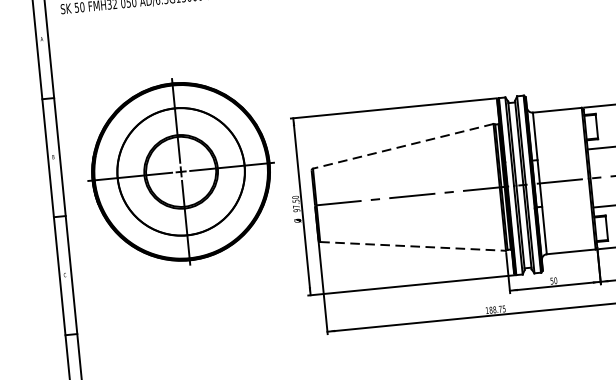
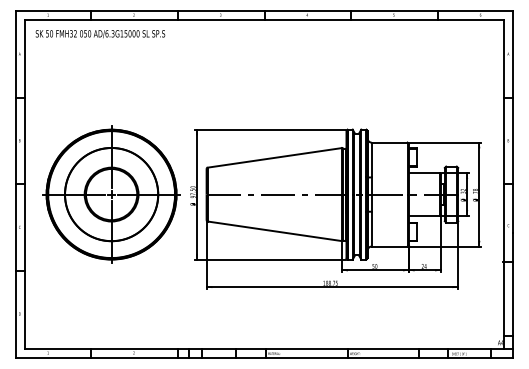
line: (402, 145) -> (274, 157), dashed -> solid
part: (180, 171) -> (111, 194), moved
line: (412, 246) -> (274, 231), dashed -> solid

